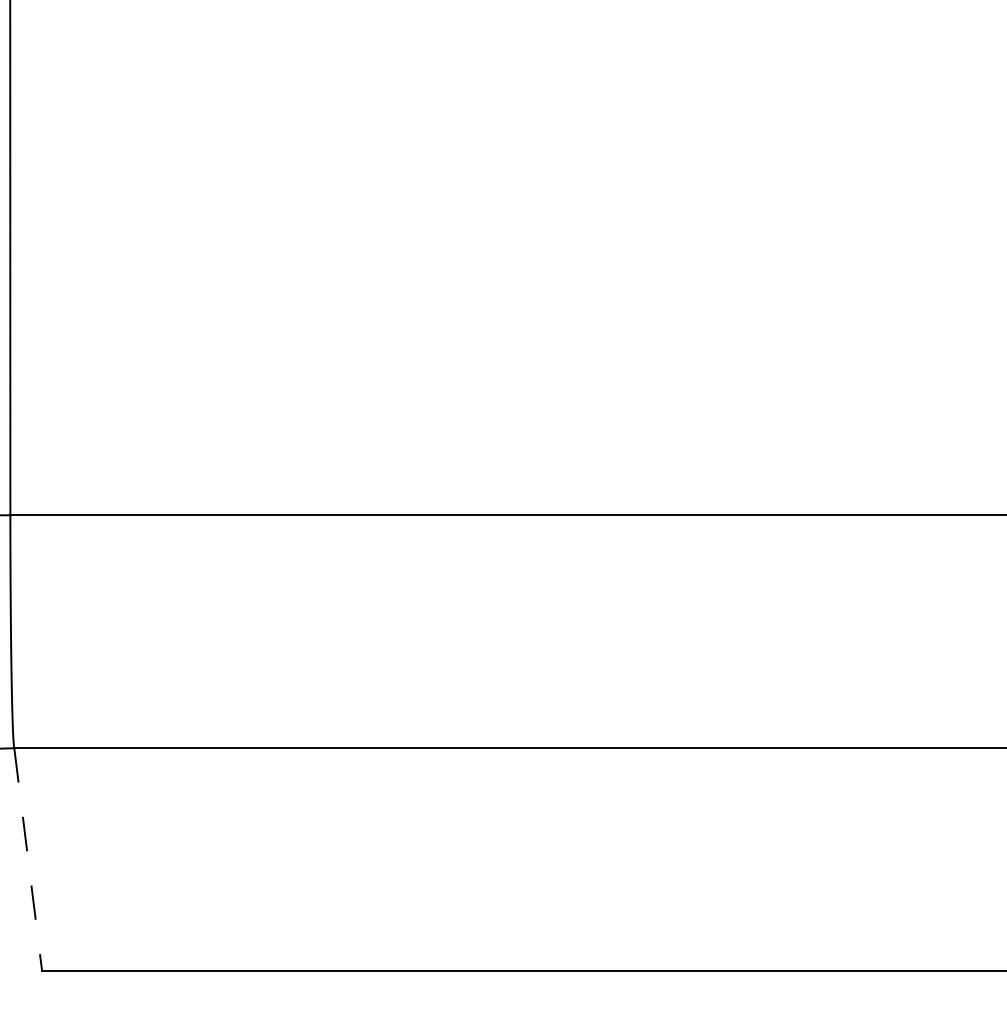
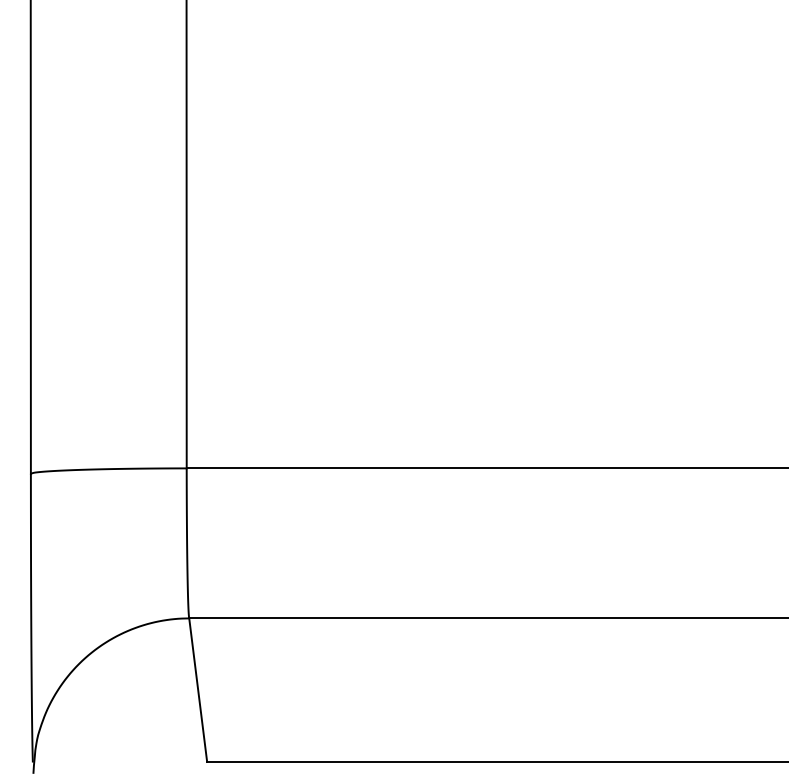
line: (28, 860) -> (198, 690), dashed -> solid

